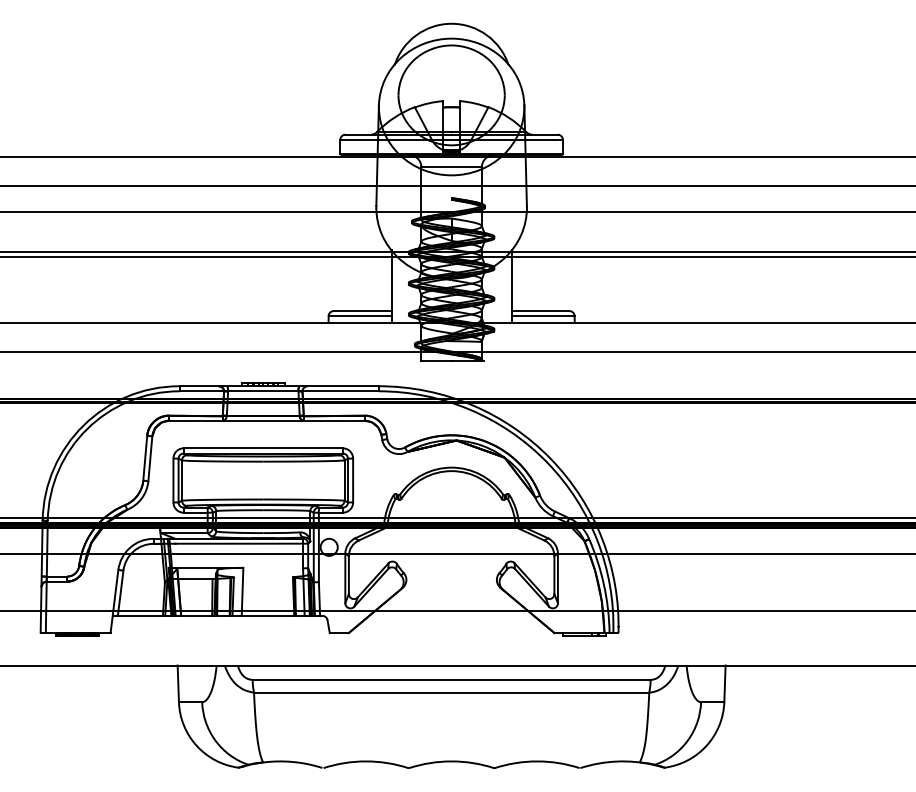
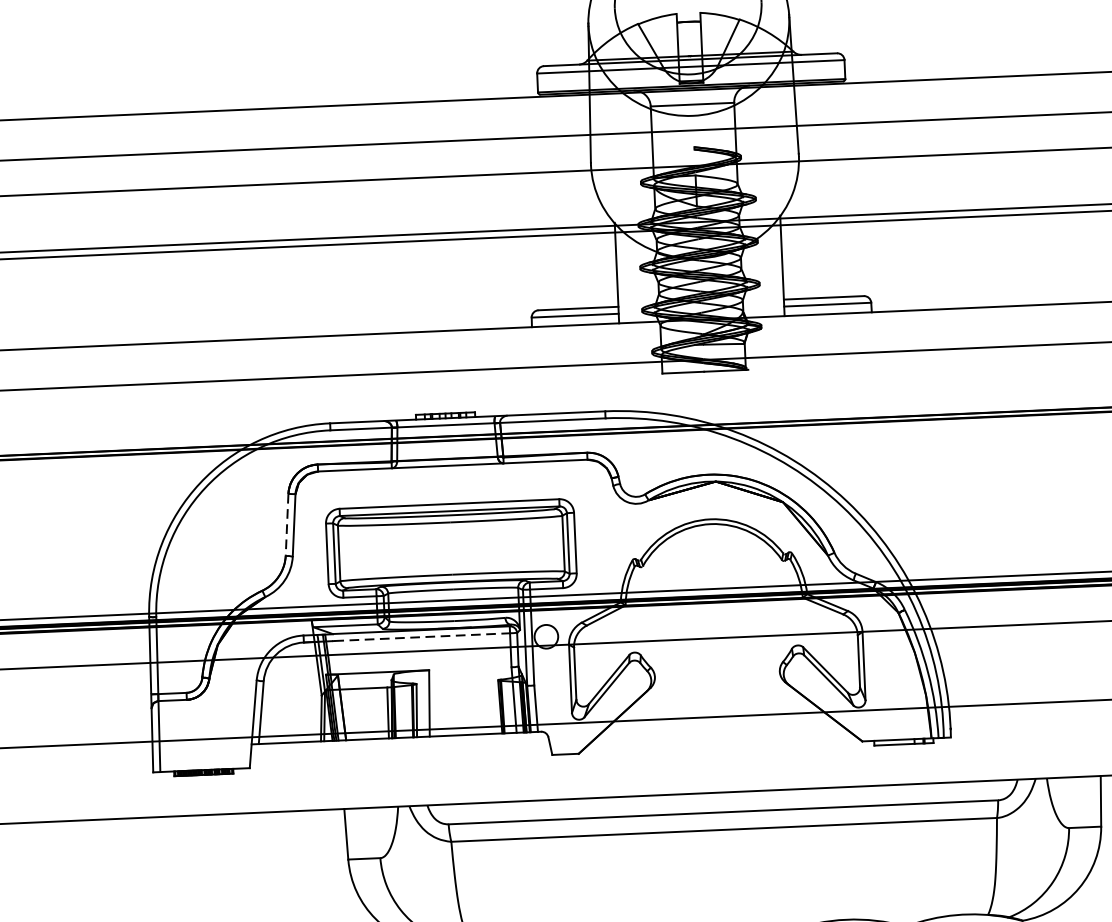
line: (145, 458) -> (287, 525), solid -> dashed
line: (239, 543) -> (422, 636), solid -> dashed

